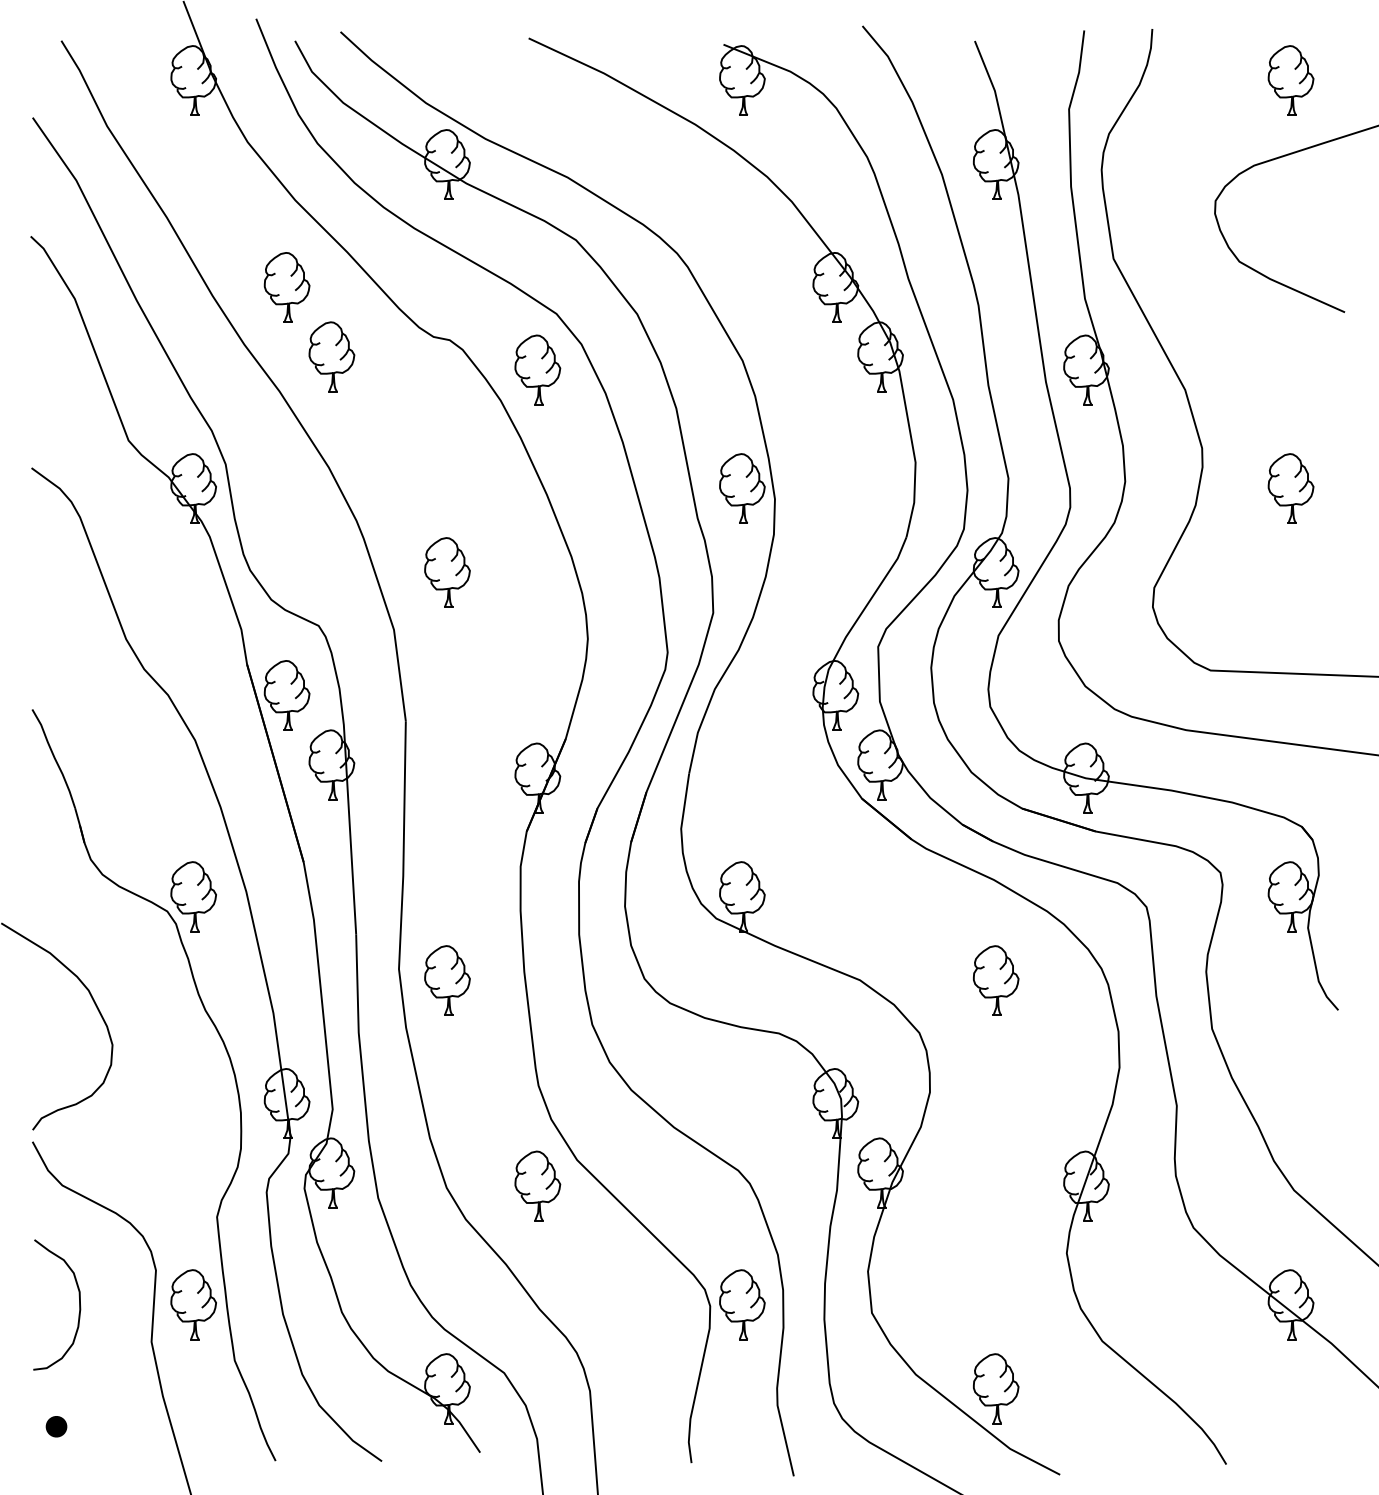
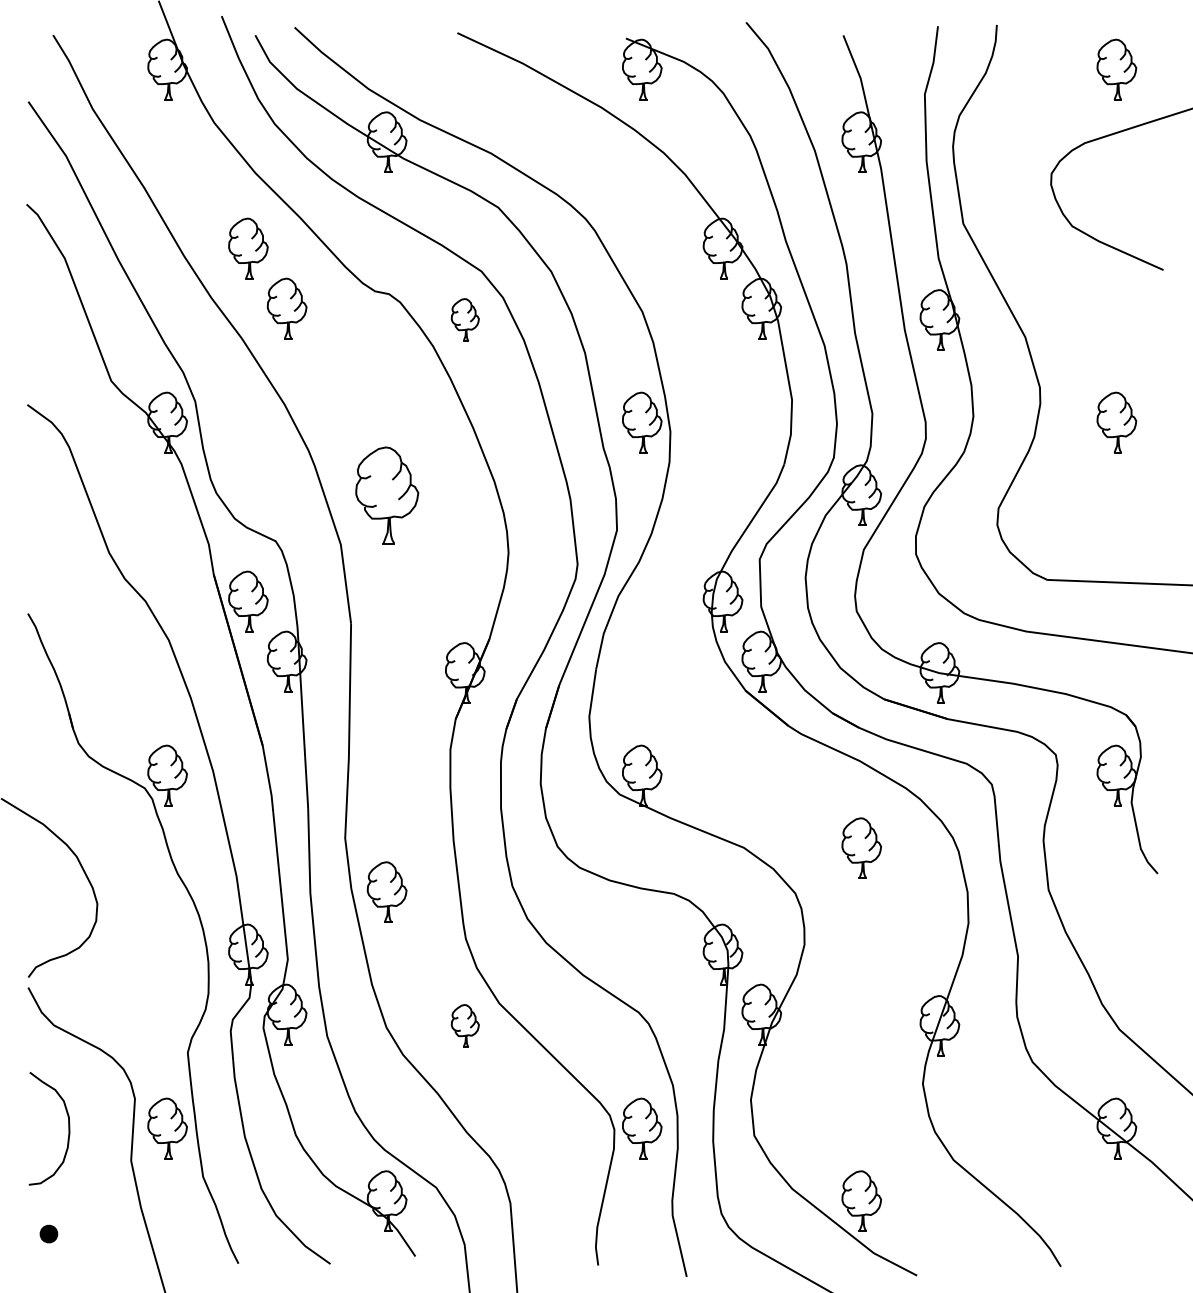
part: (538, 369) -> (465, 319), size x0.7
part: (446, 571) -> (386, 494), size x1.6
part: (446, 979) -> (386, 891), moved
part: (538, 1185) -> (465, 1025), size x0.7

